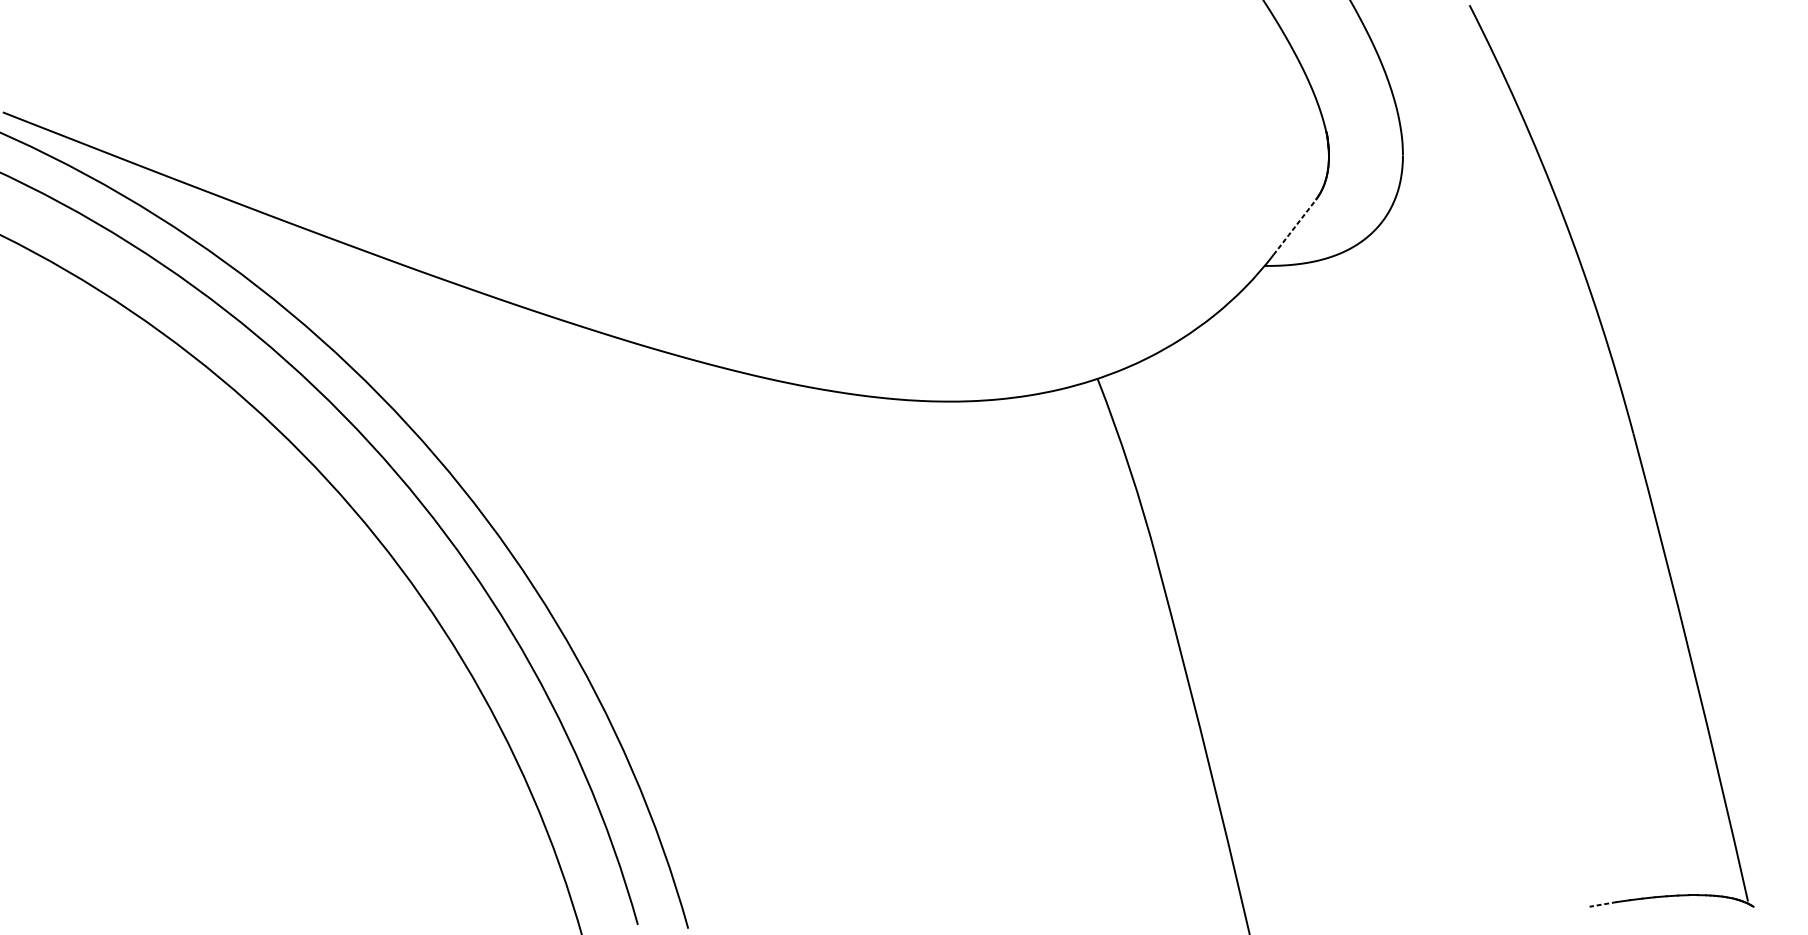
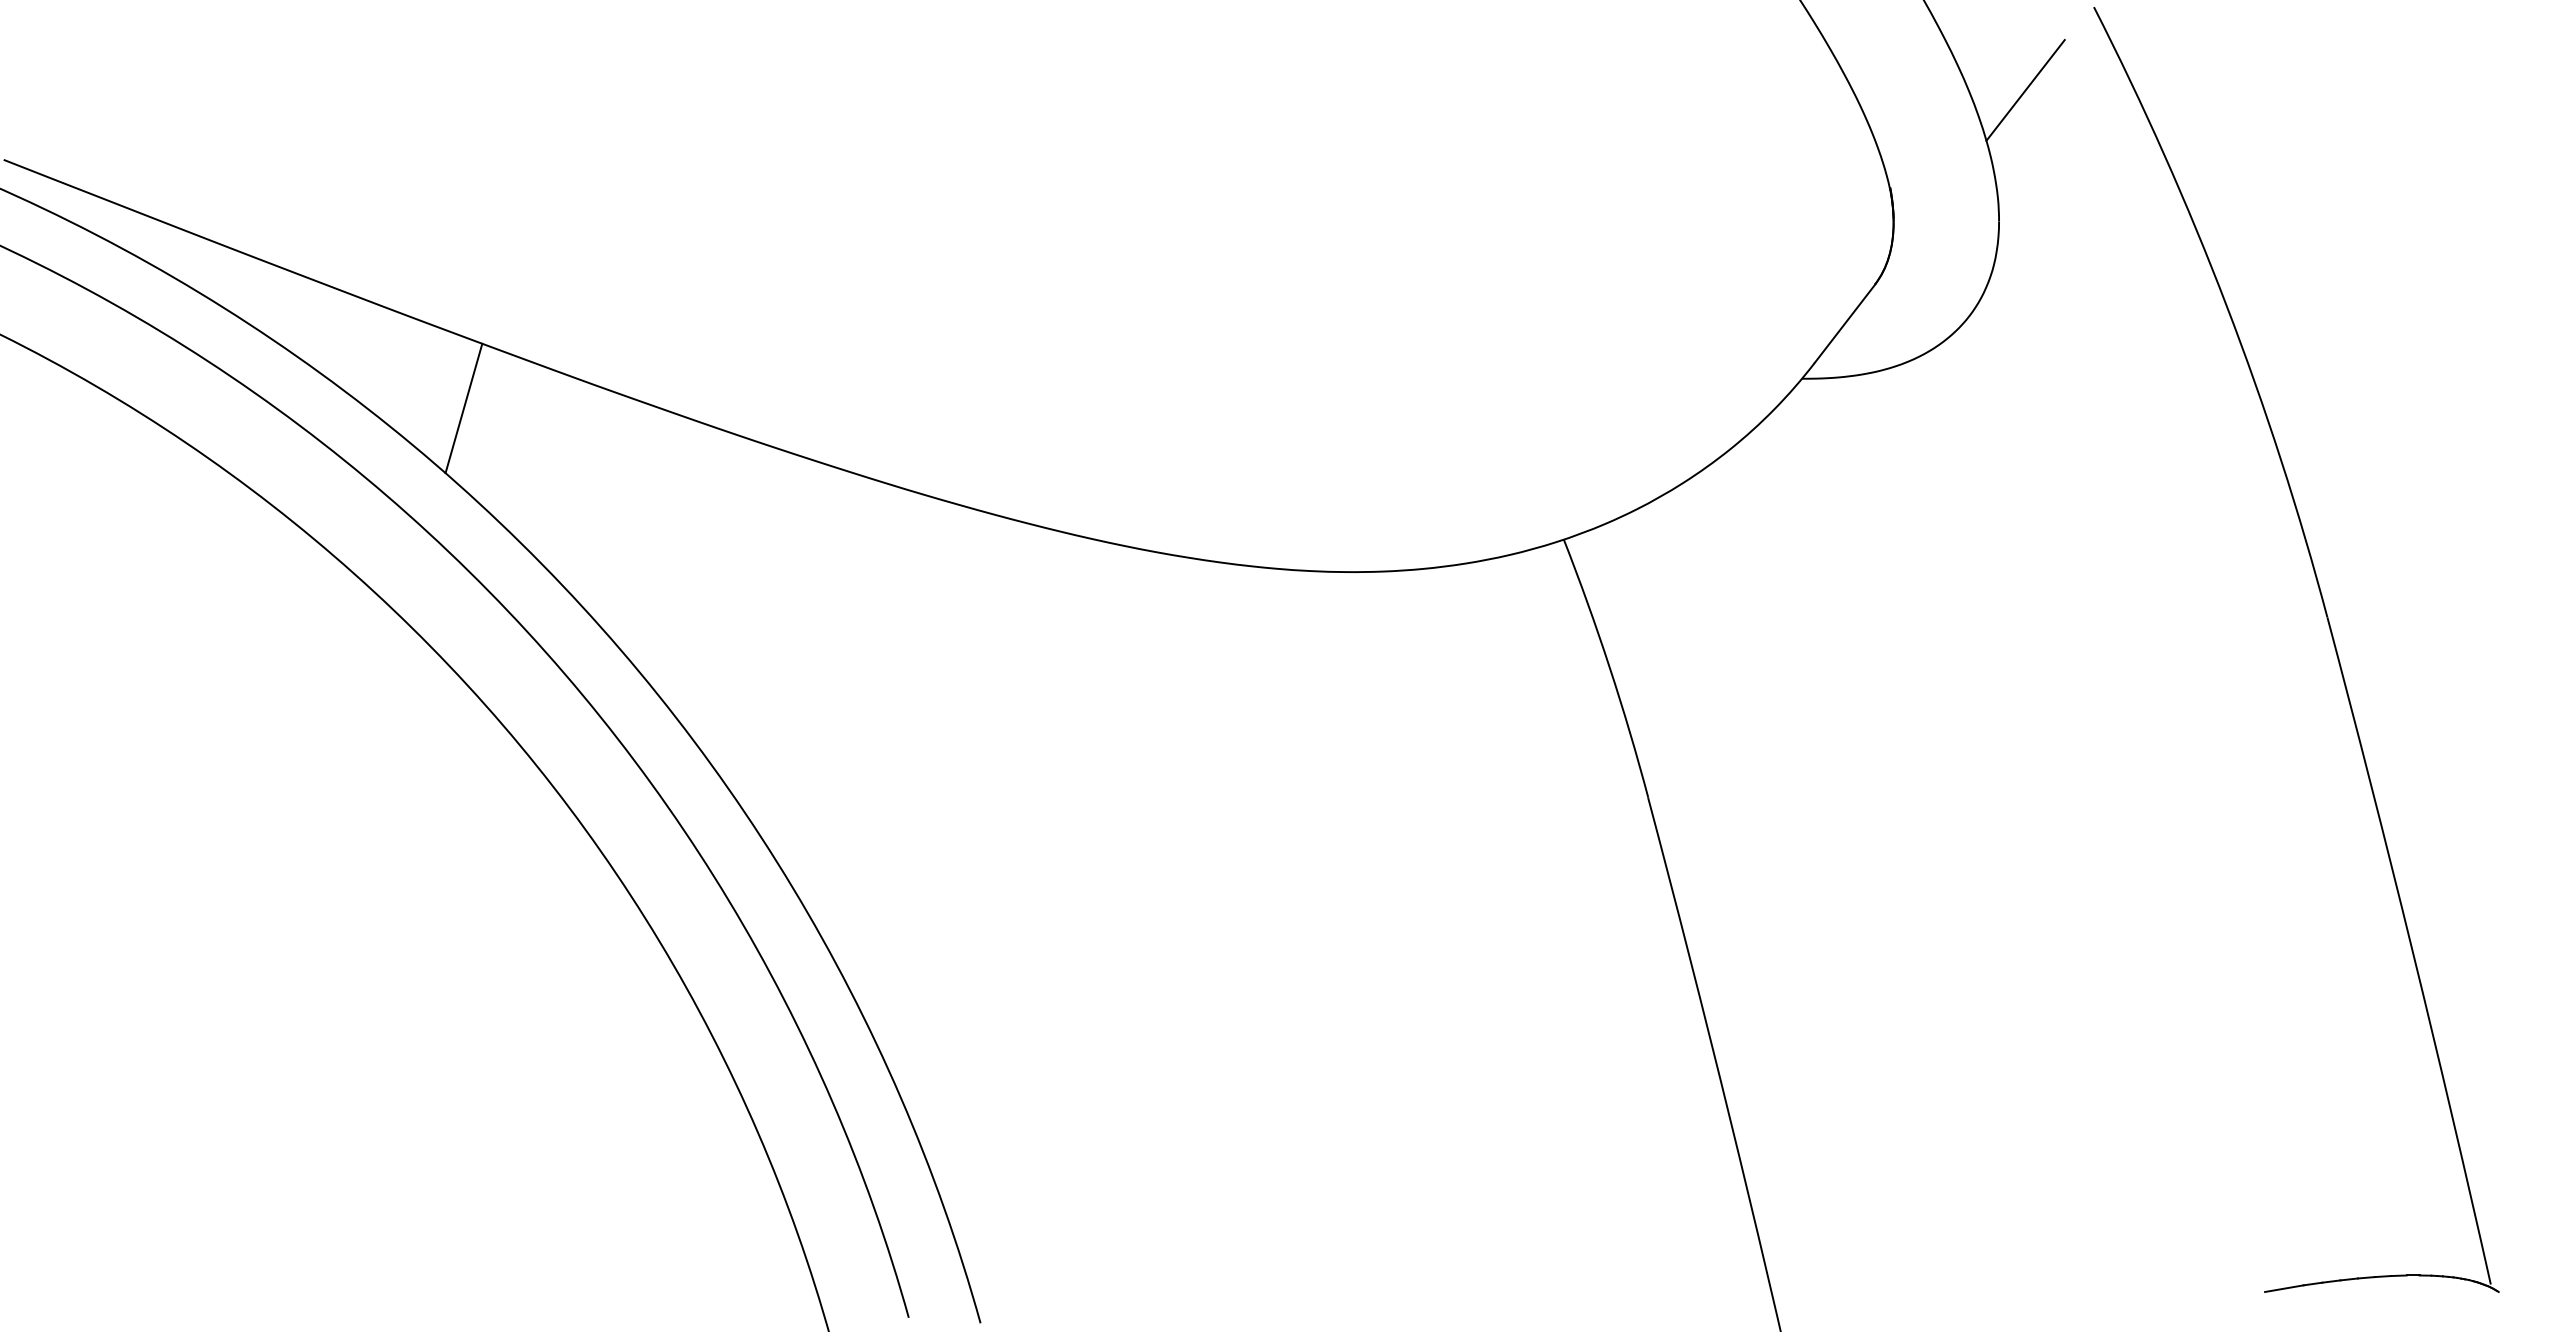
line: (1421, 63) -> (2025, 90), added
line: (1294, 227) -> (1844, 323), dashed -> solid
line: (325, 286) -> (463, 408), added
line: (1603, 904) -> (2284, 1288), dashed -> solid

